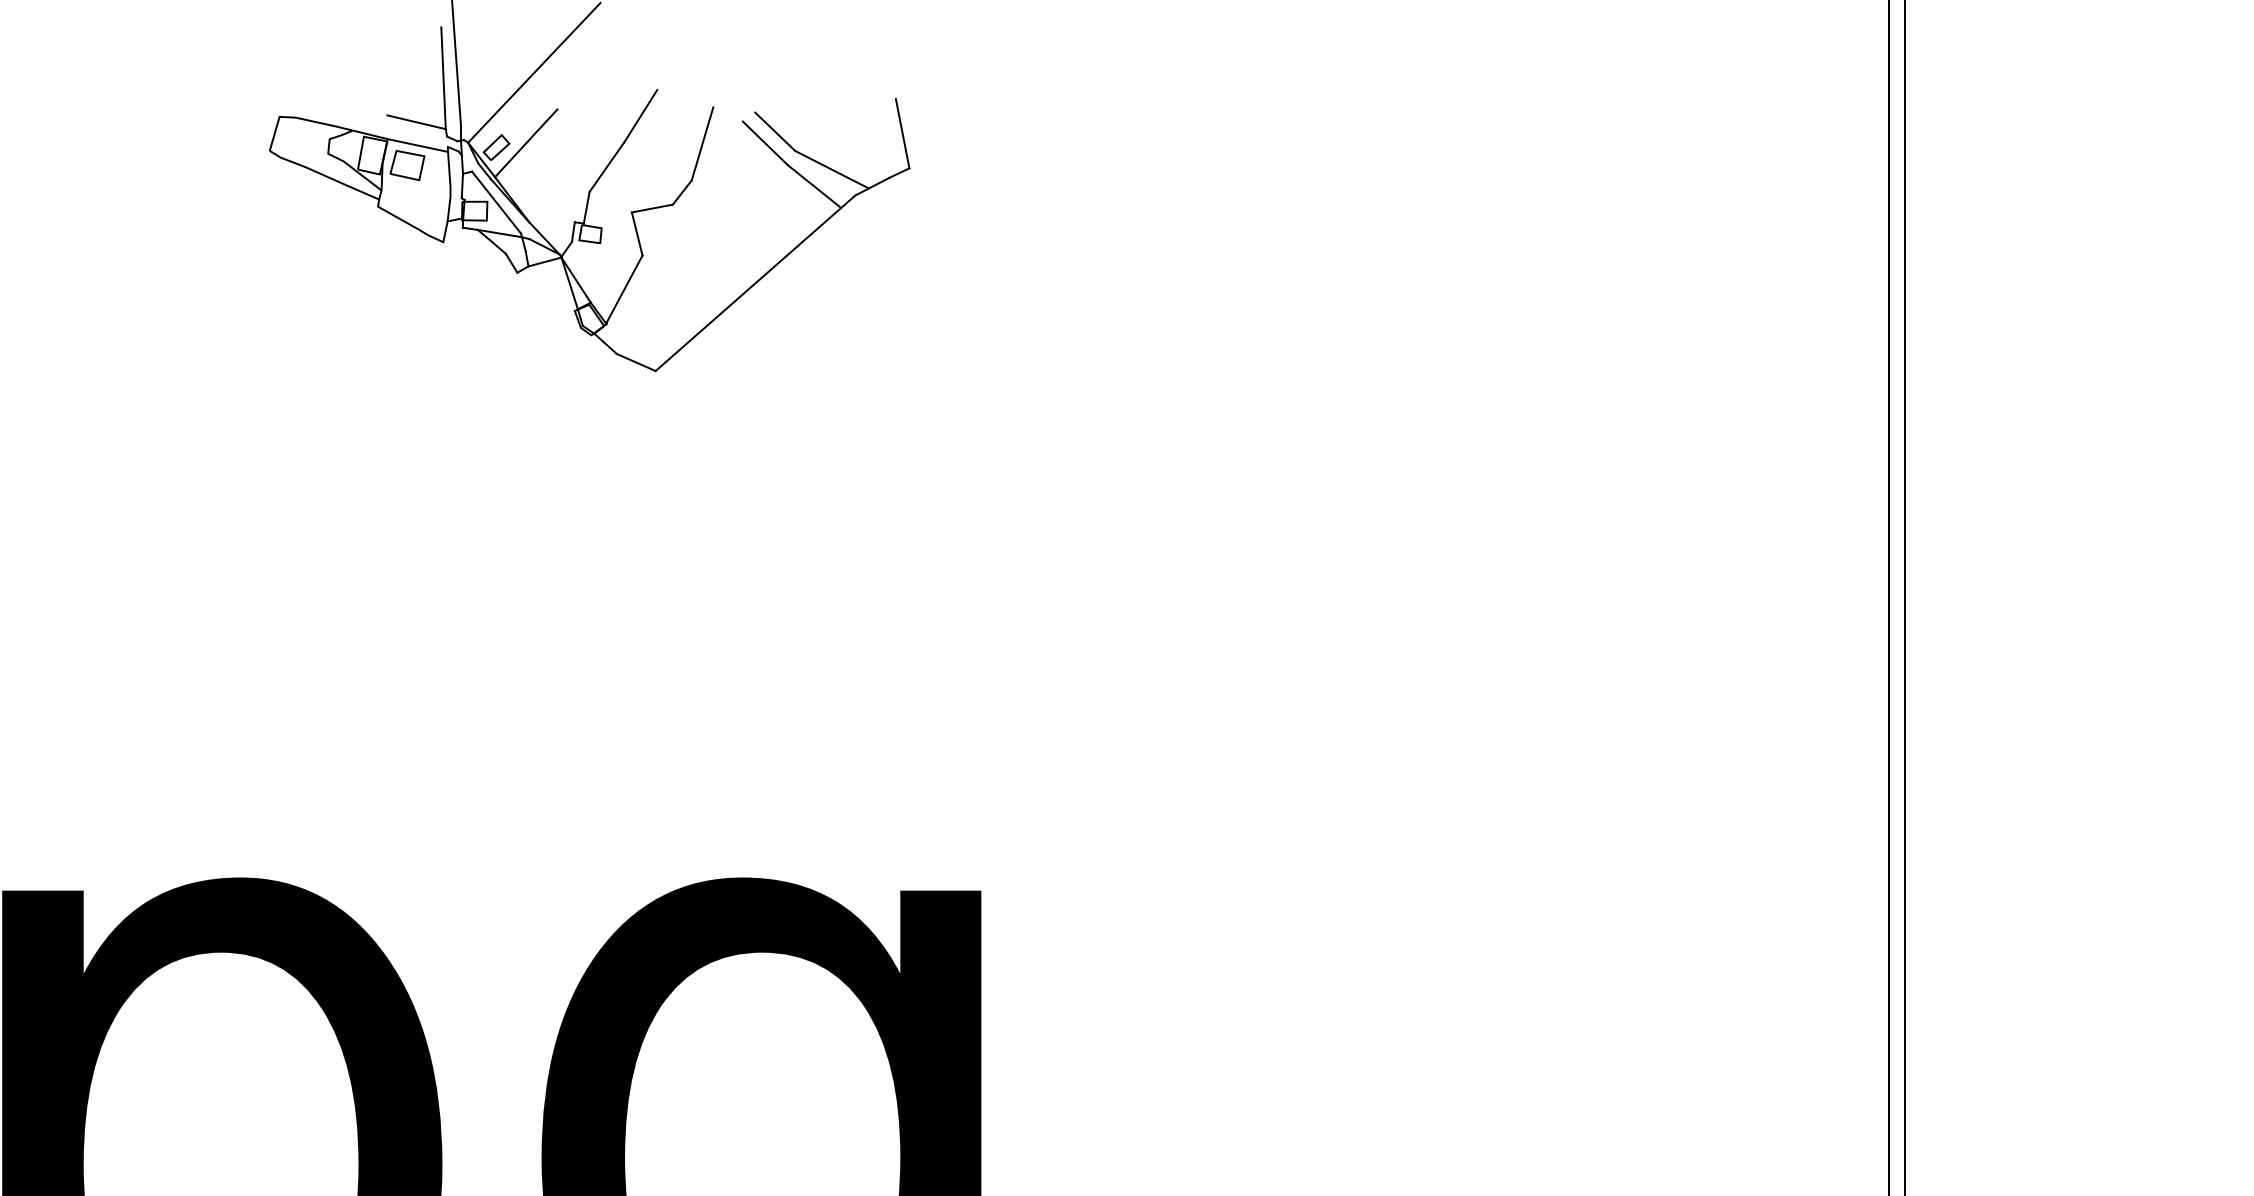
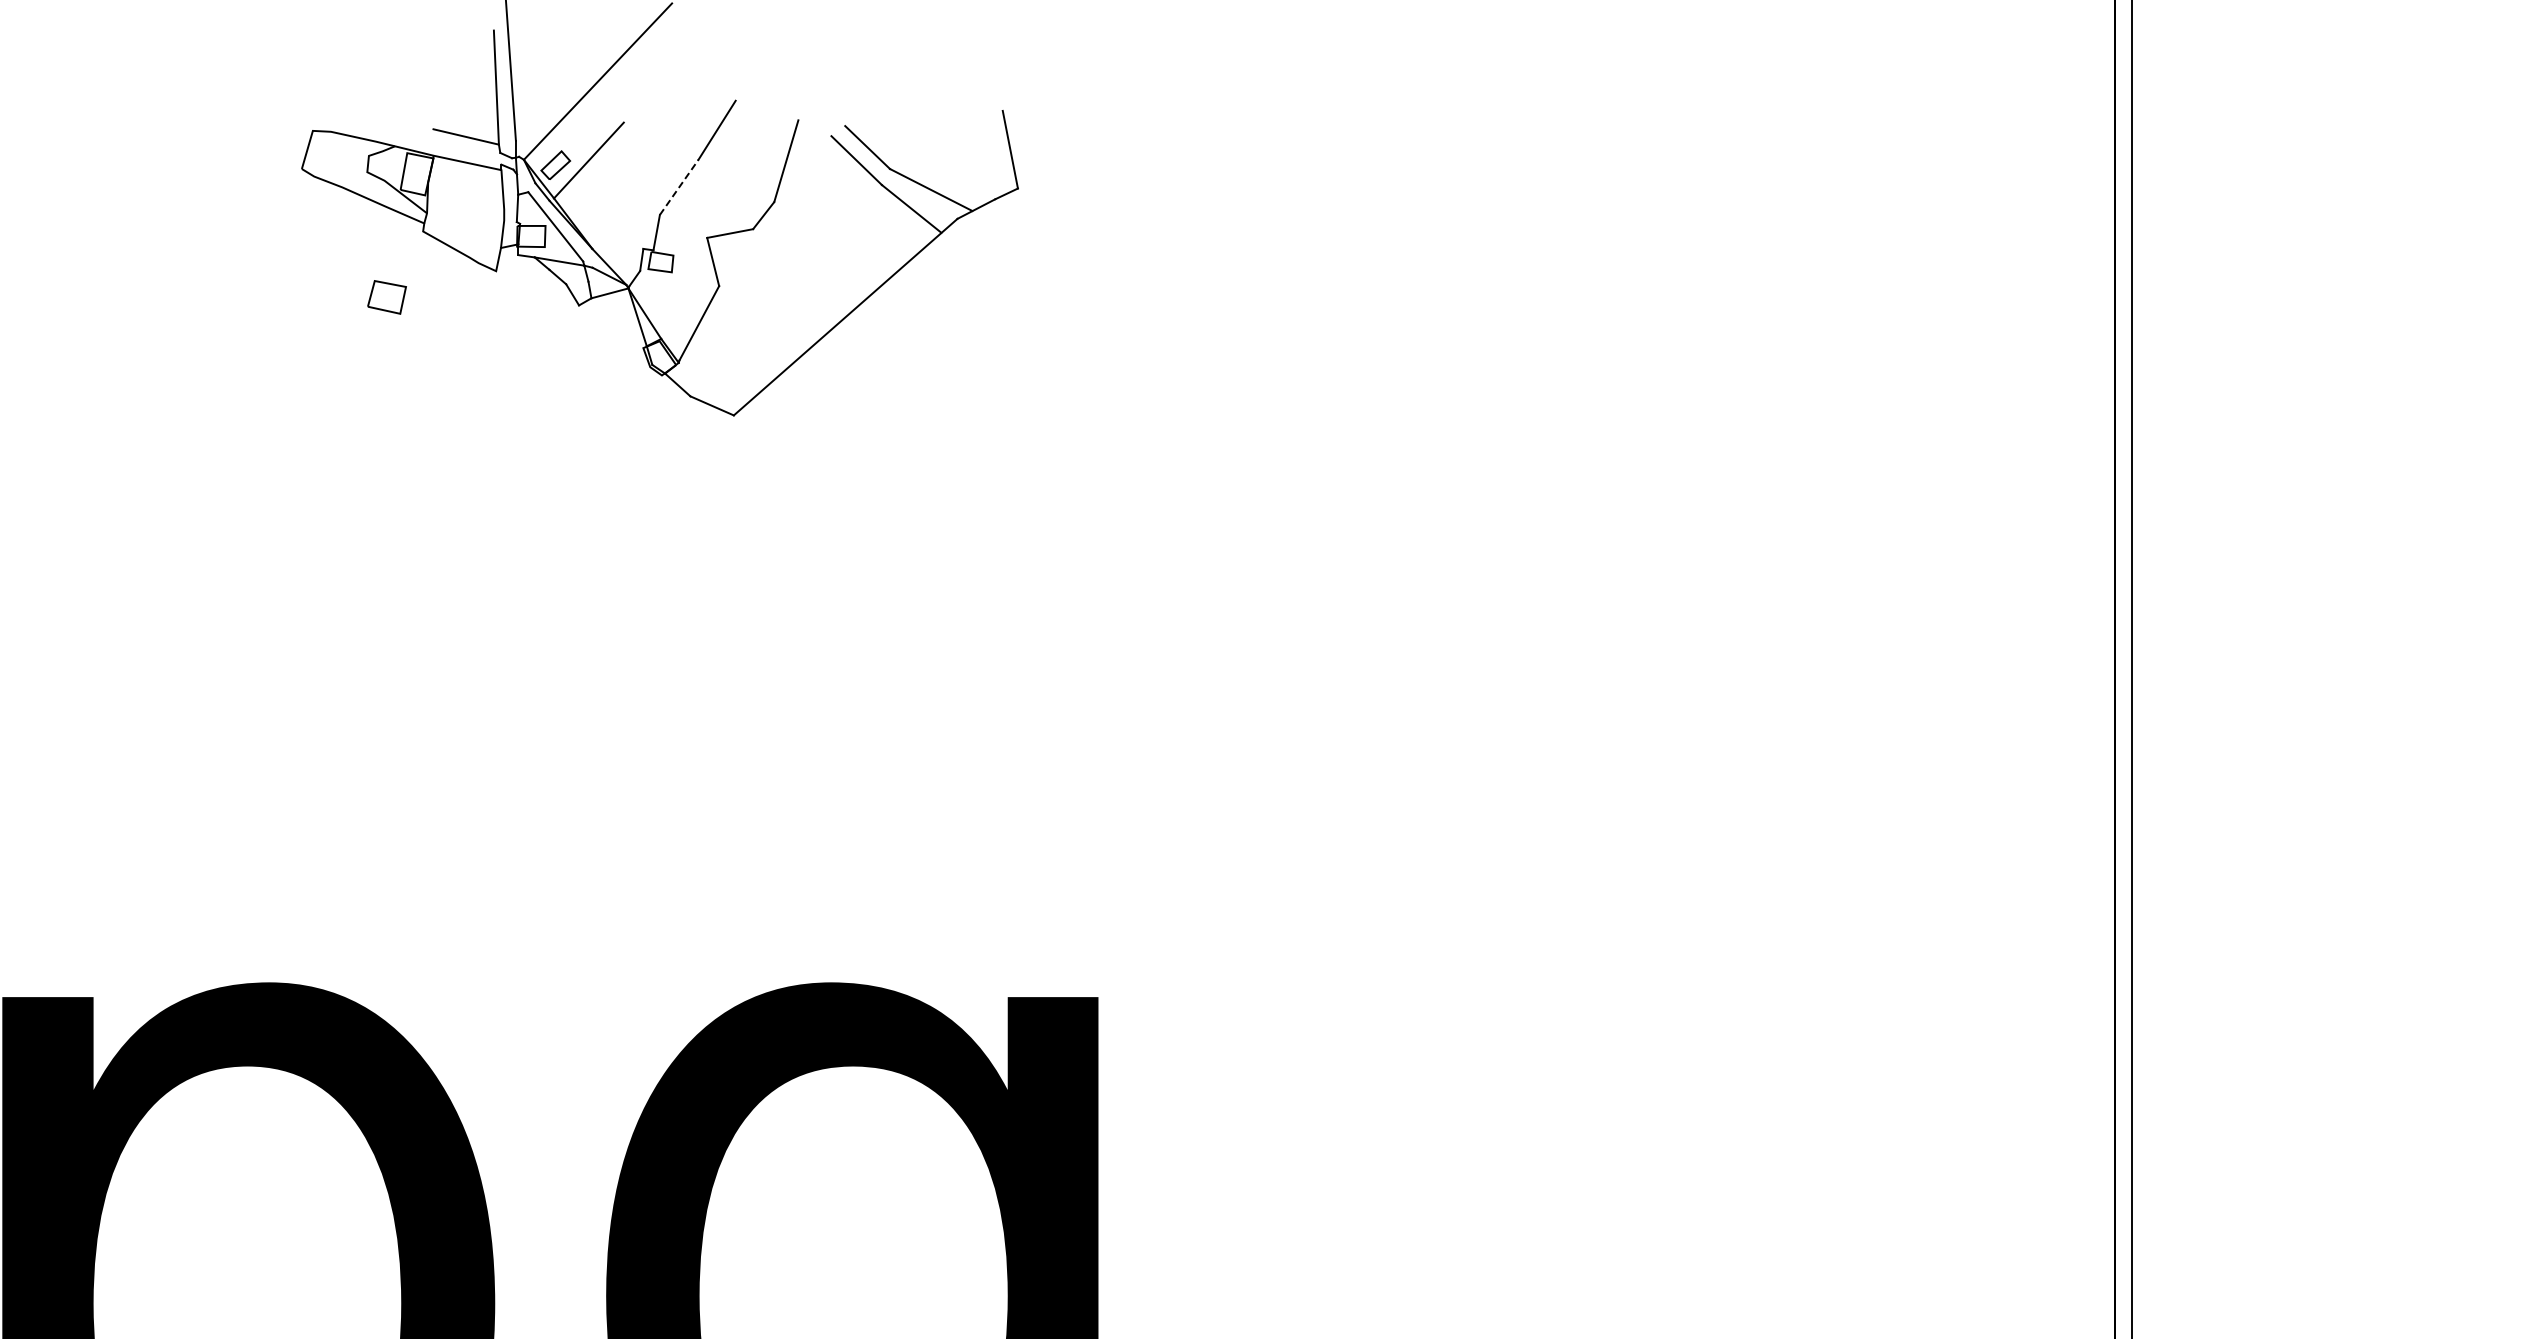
part: (407, 165) -> (386, 297), moved
line: (607, 167) -> (679, 187), solid -> dashed

